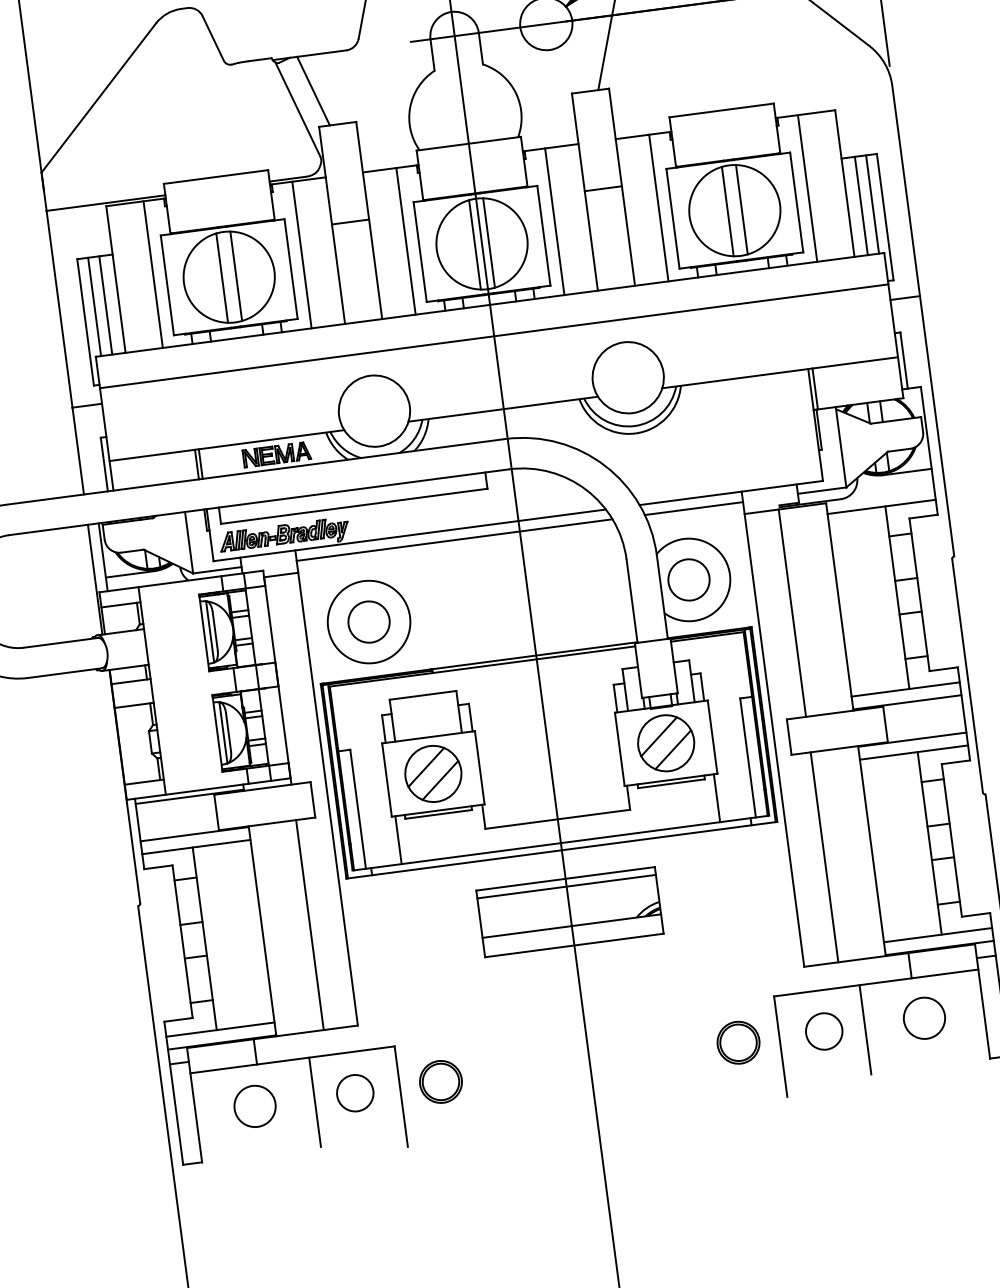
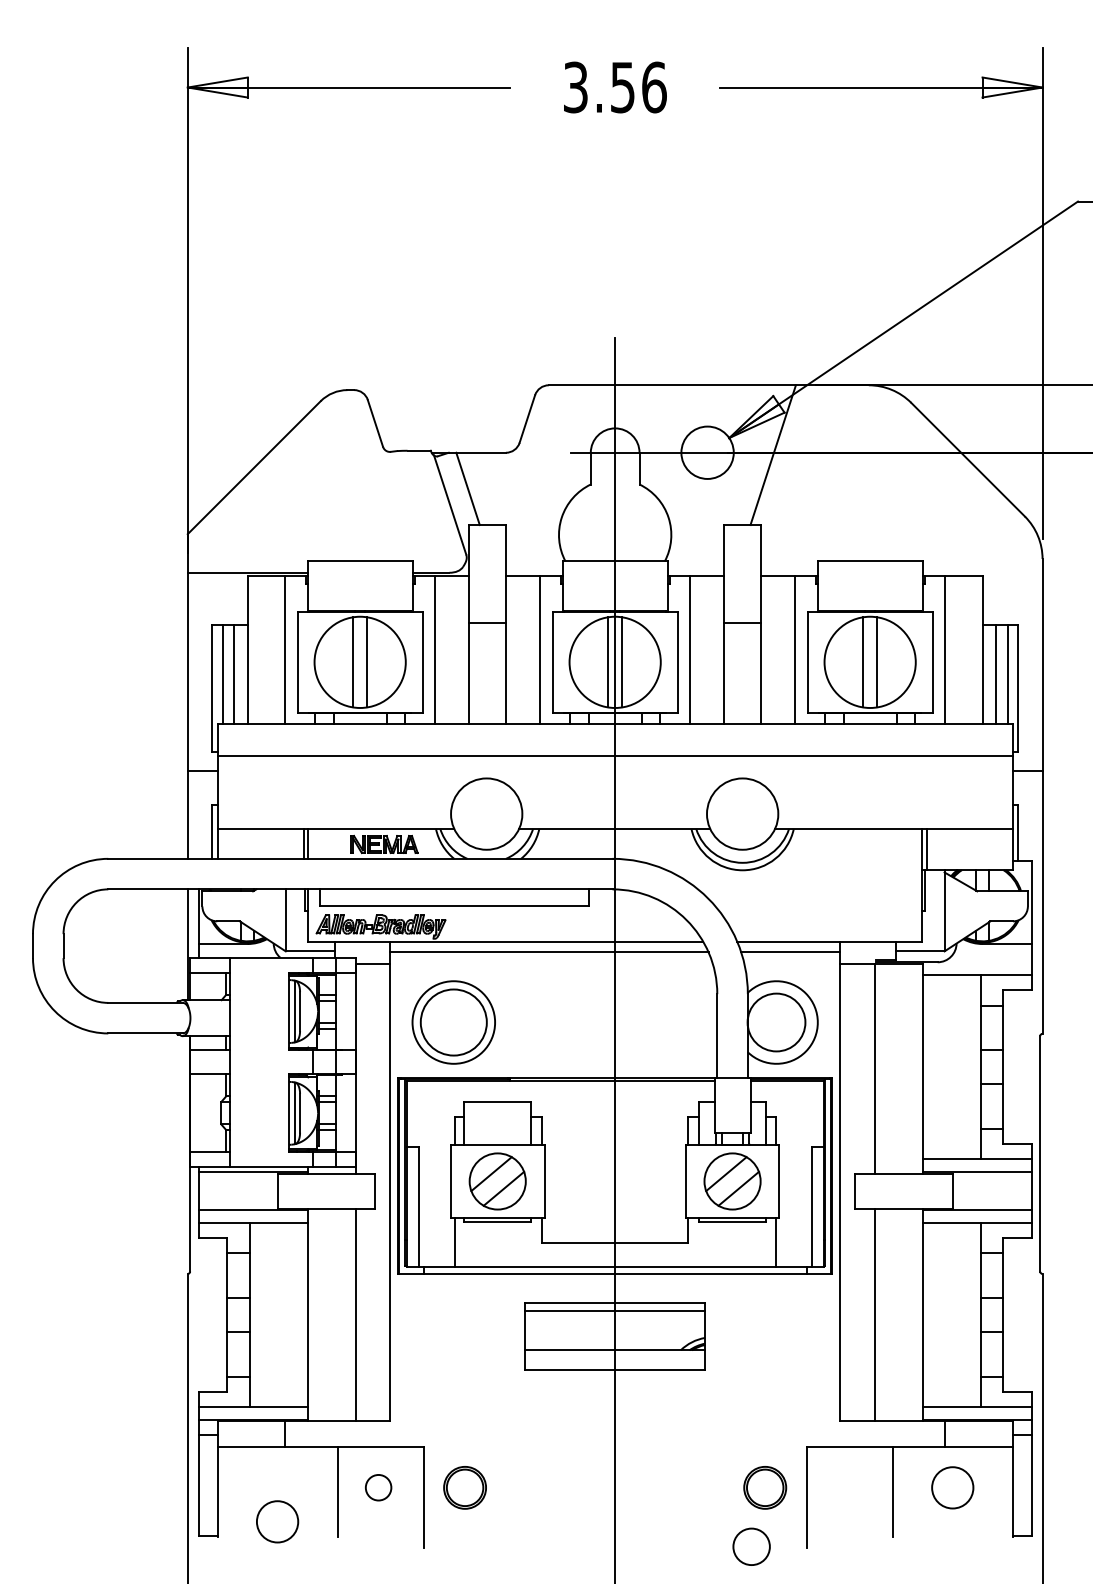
circle: (688, 579) -> (776, 1022), size x1.4
circle: (368, 622) -> (453, 1022), size x1.6
circle: (824, 1031) -> (751, 1546), moved
circle: (355, 1092) -> (378, 1487), size x0.7
circle: (254, 1106) -> (277, 1521), moved

